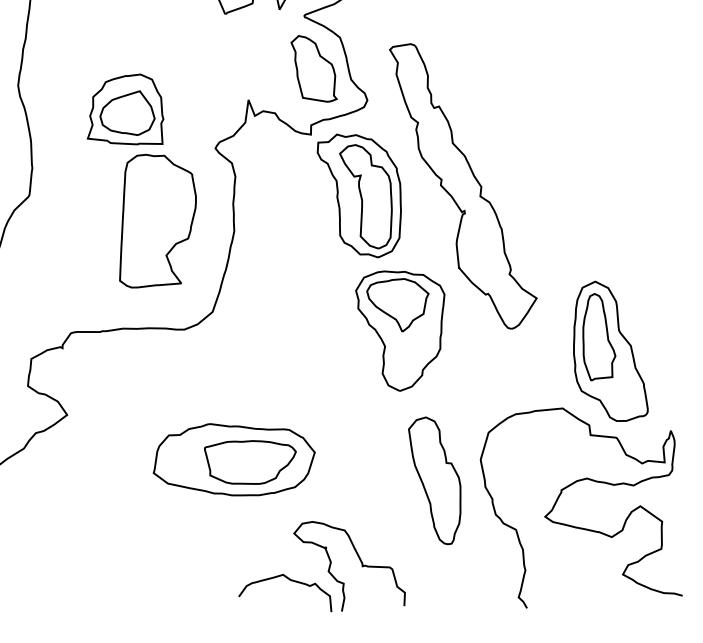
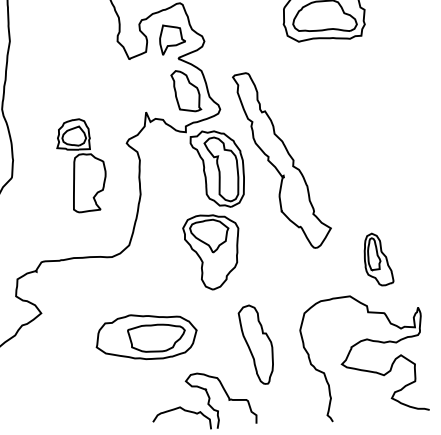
part: (141, 180) -> (81, 165), size x0.7
part: (398, 331) -> (210, 252), moved
part: (610, 351) -> (378, 259), size x0.6
part: (433, 480) -> (255, 344), moved

